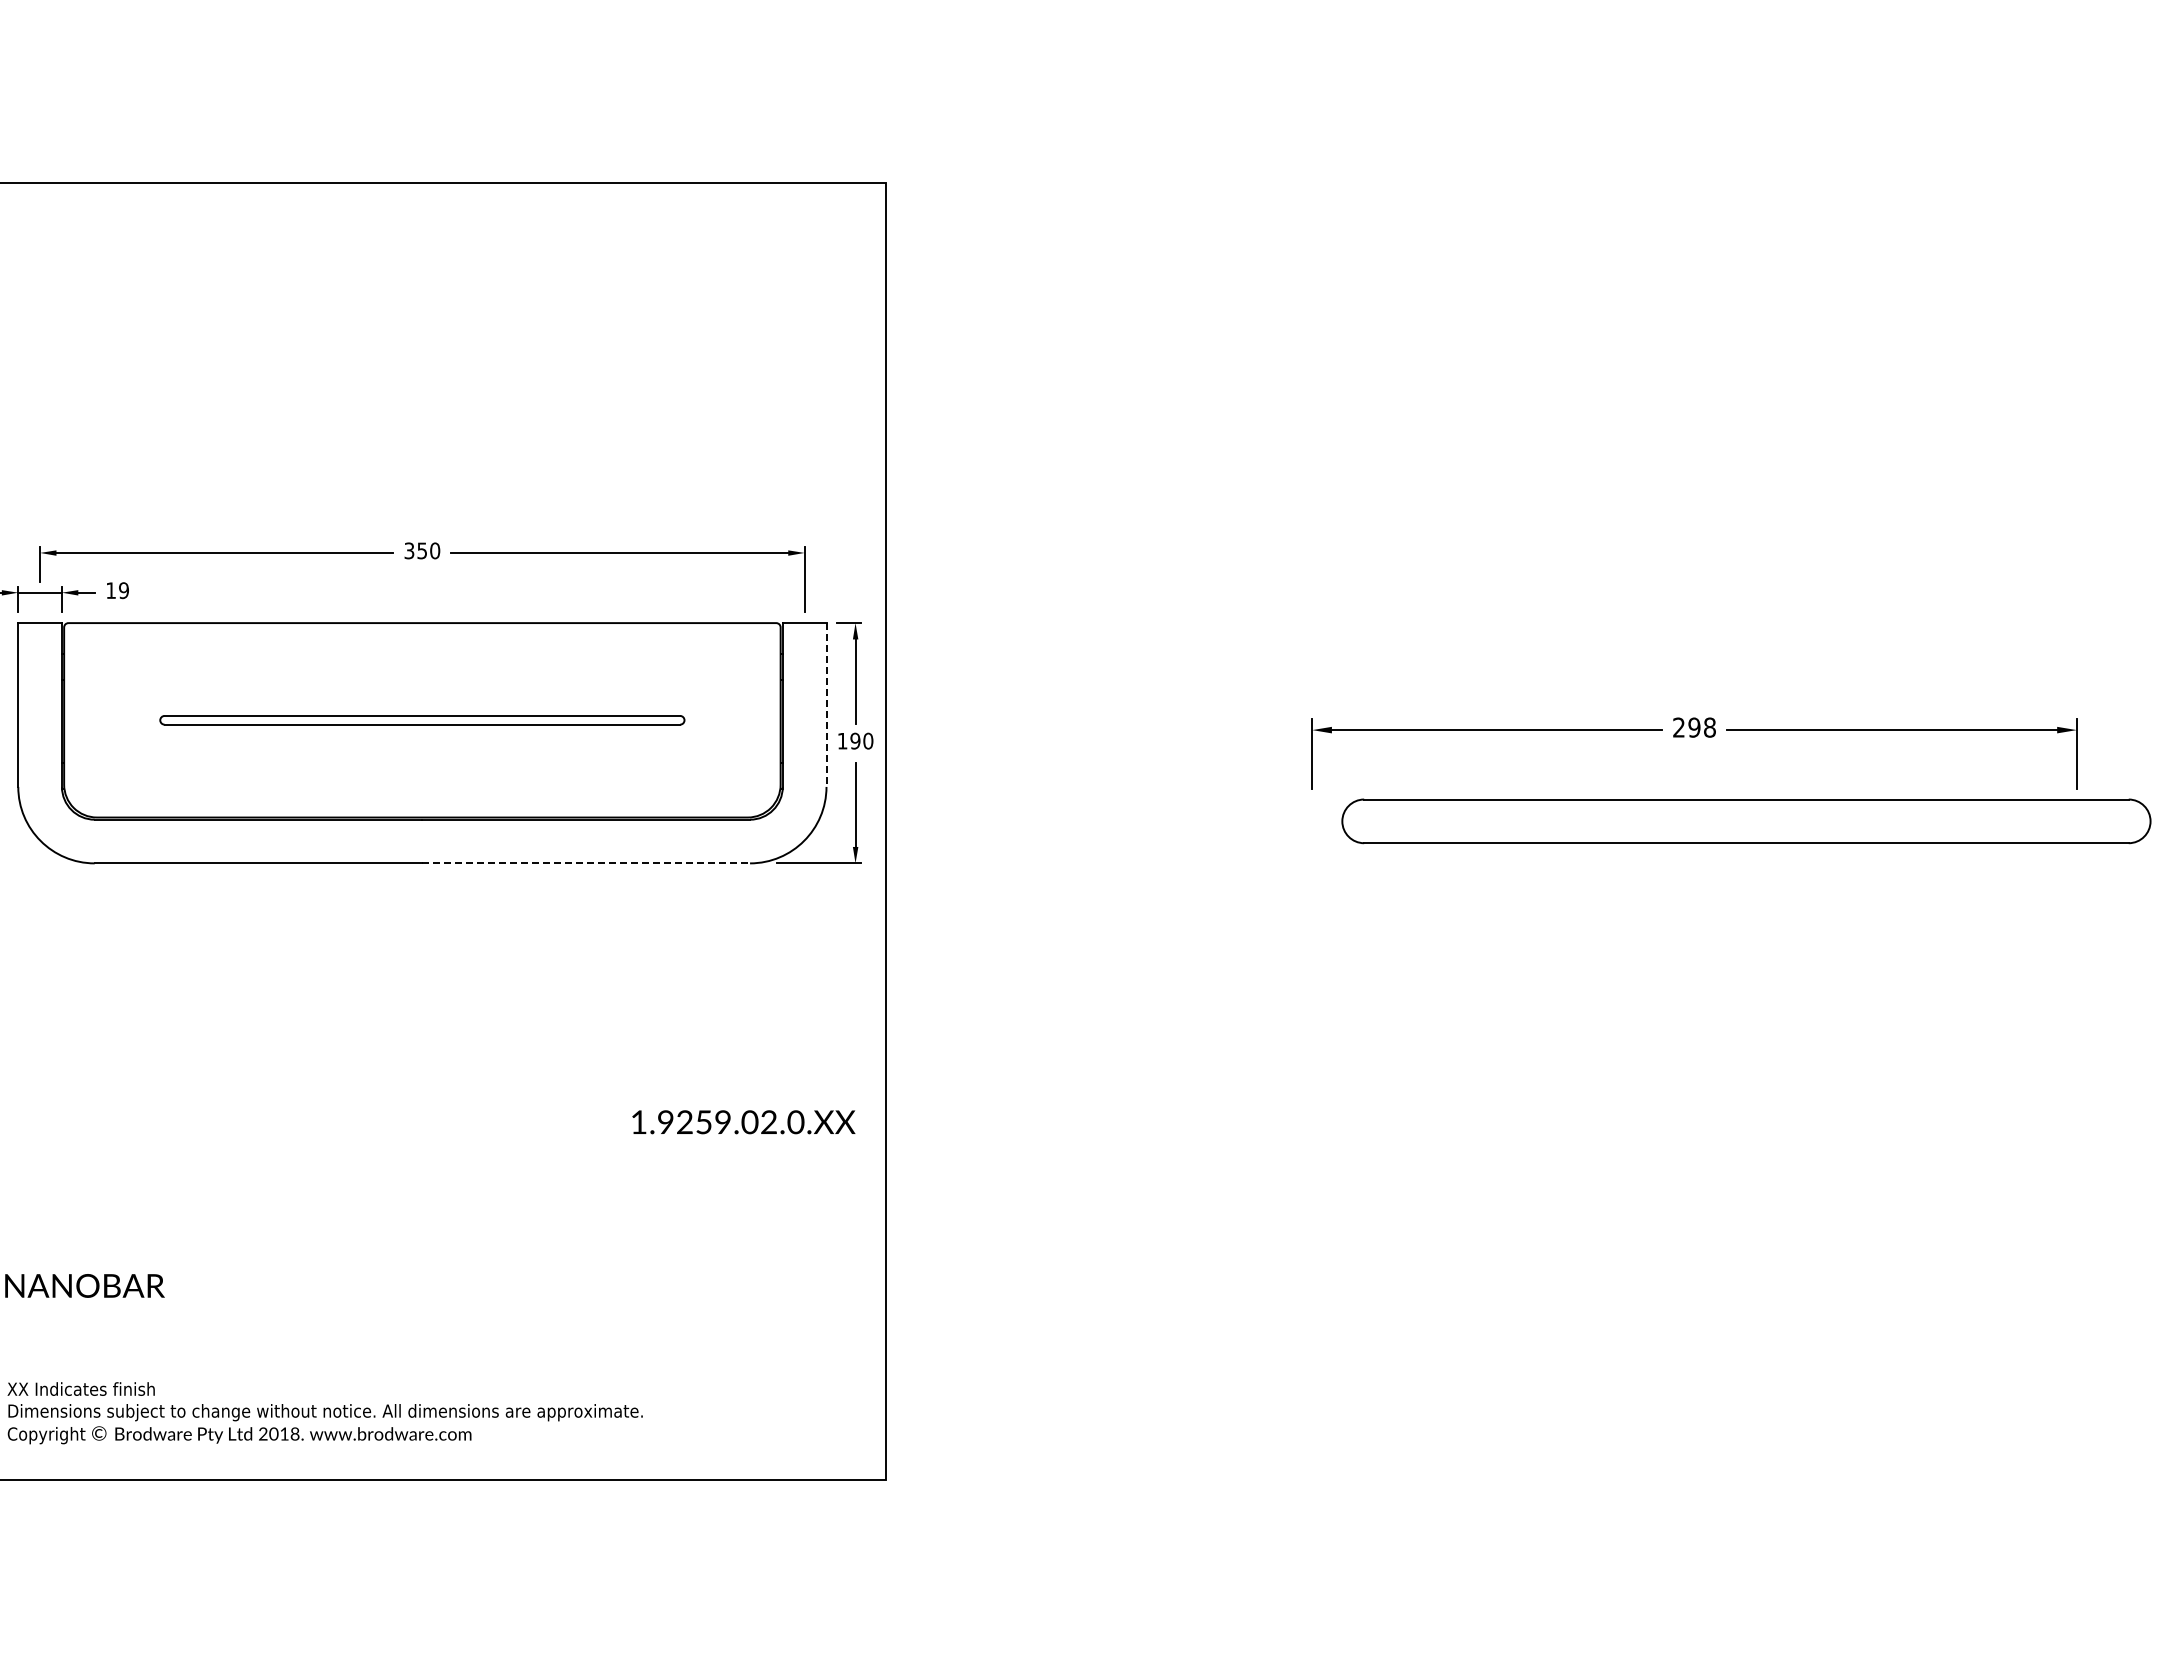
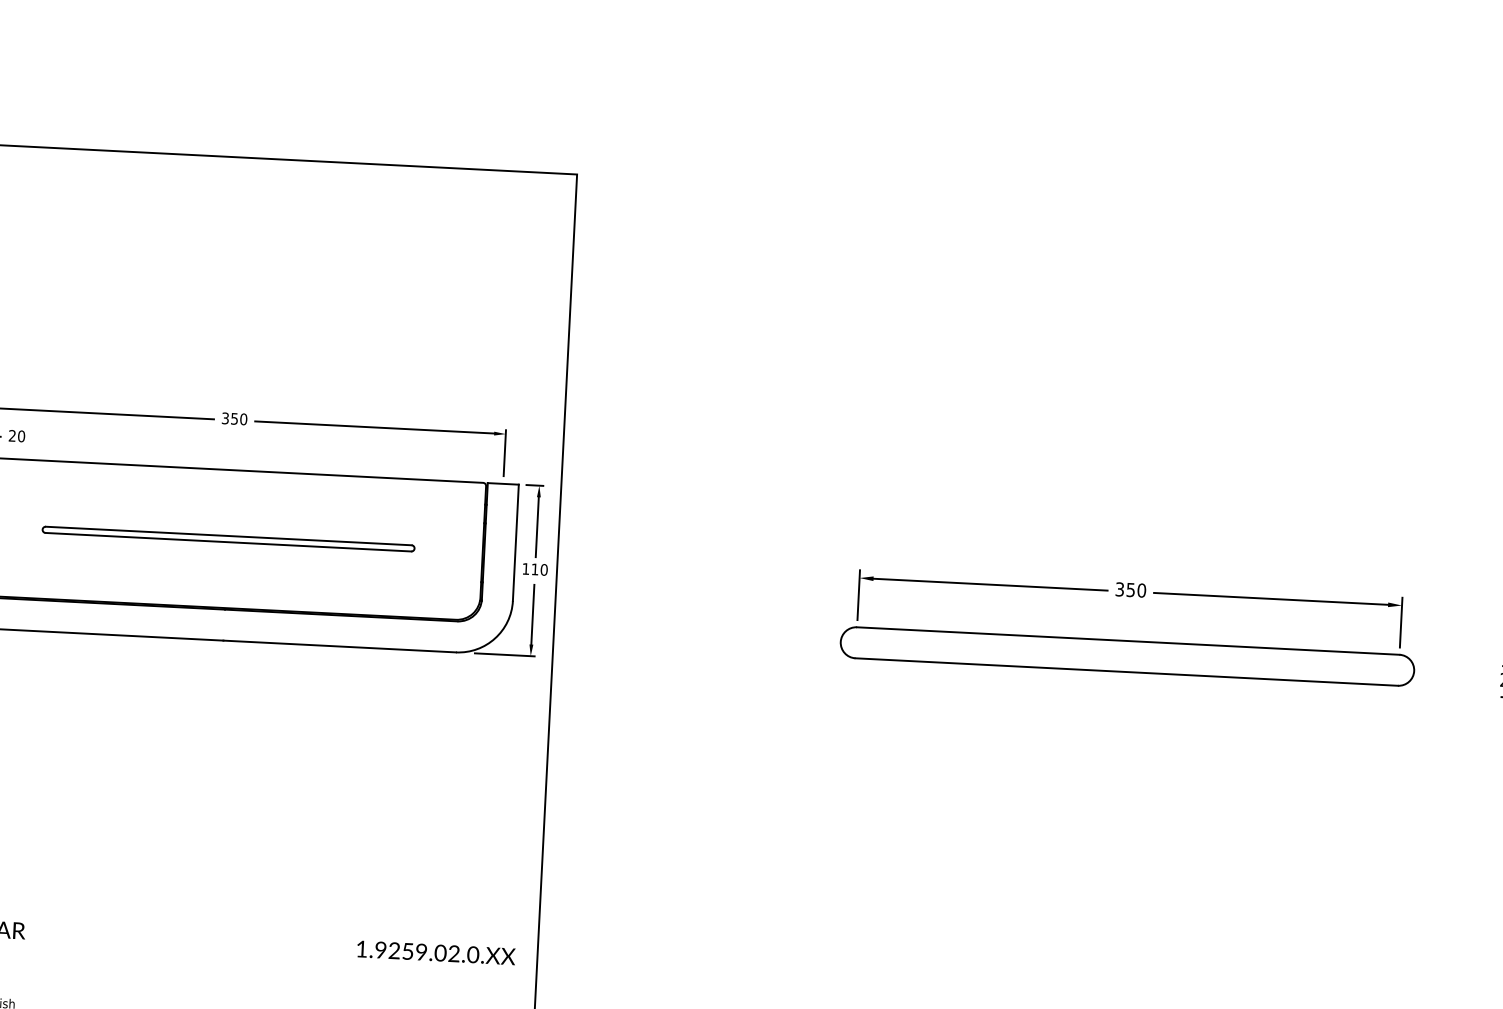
text: (117, 590) -> (16, 436), 19 -> 20
line: (826, 705) -> (515, 543), dashed -> solid
text: (1694, 727) -> (1130, 589), 298 -> 350
text: (855, 740) -> (535, 569), 190 -> 110
part: (1746, 821) -> (1127, 656), moved
line: (586, 863) -> (339, 646), dashed -> solid
text: (743, 1122) -> (436, 953), moved

